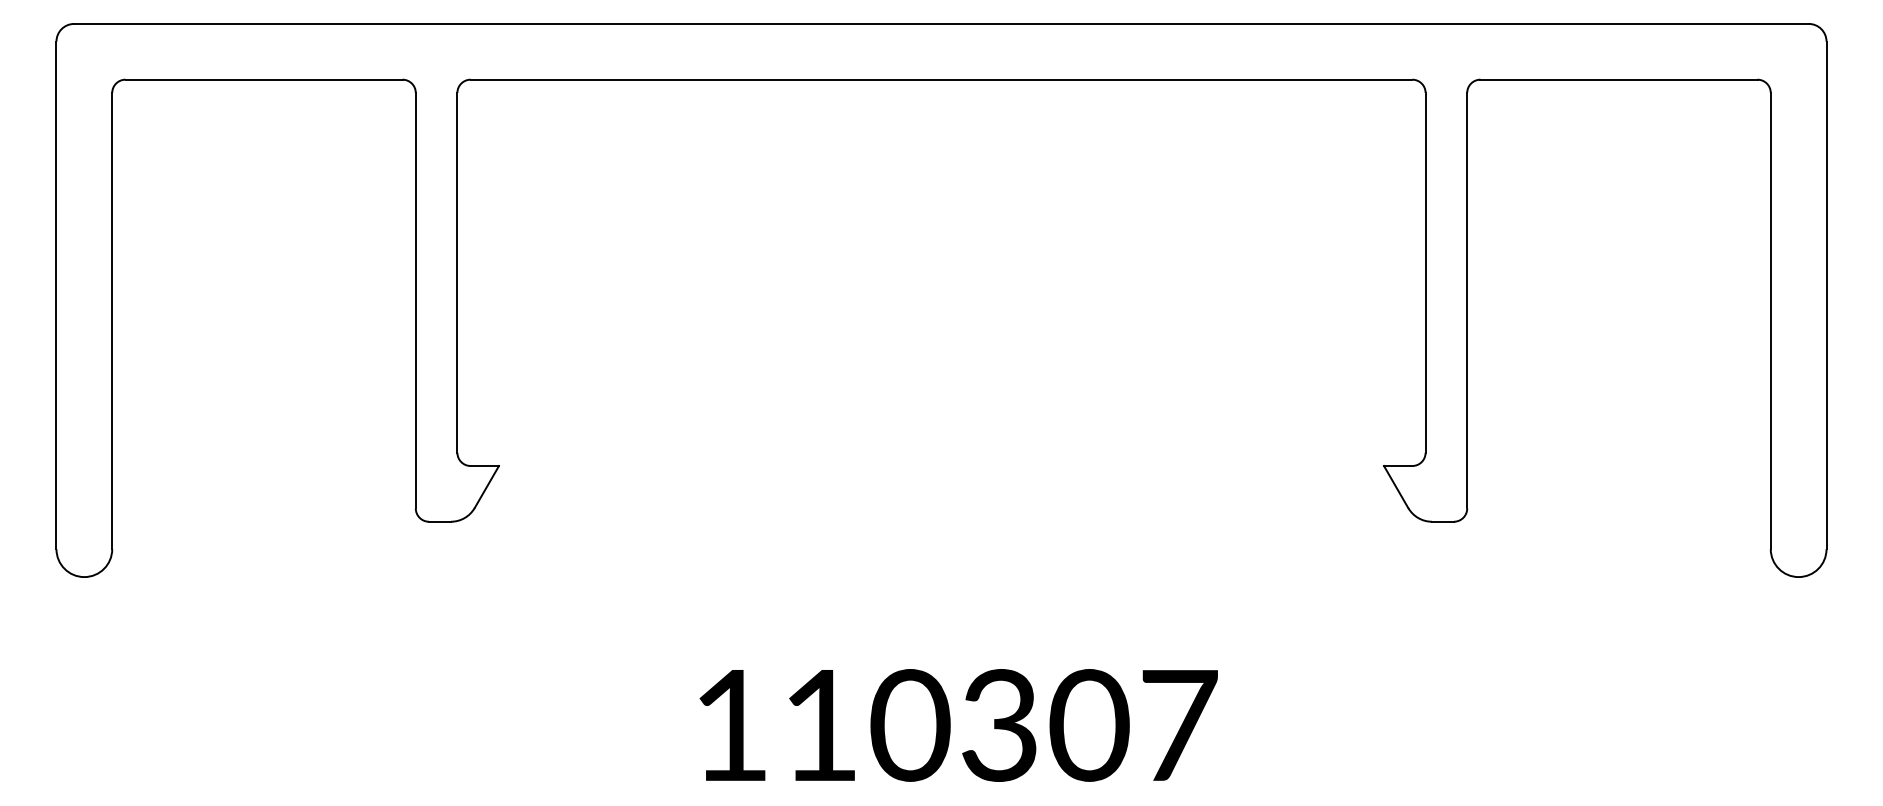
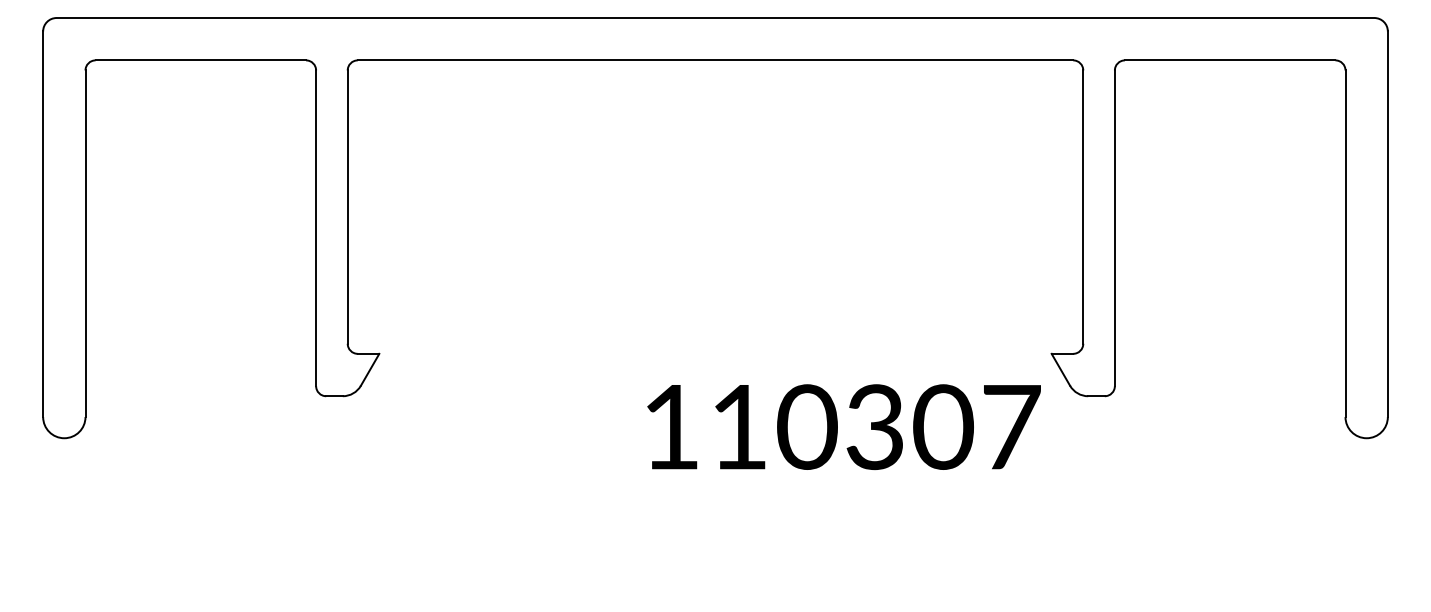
text: (958, 725) -> (843, 427), moved

